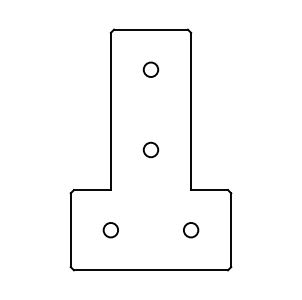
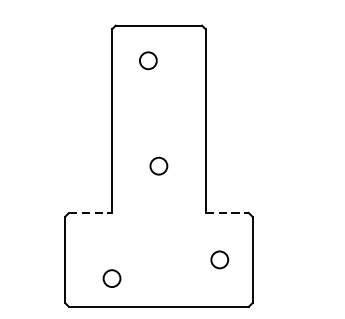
circle: (150, 69) -> (147, 60), moved
line: (92, 190) -> (90, 213), solid -> dashed
line: (210, 190) -> (228, 213), solid -> dashed
circle: (110, 230) -> (111, 278), moved
circle: (191, 230) -> (220, 260), moved

